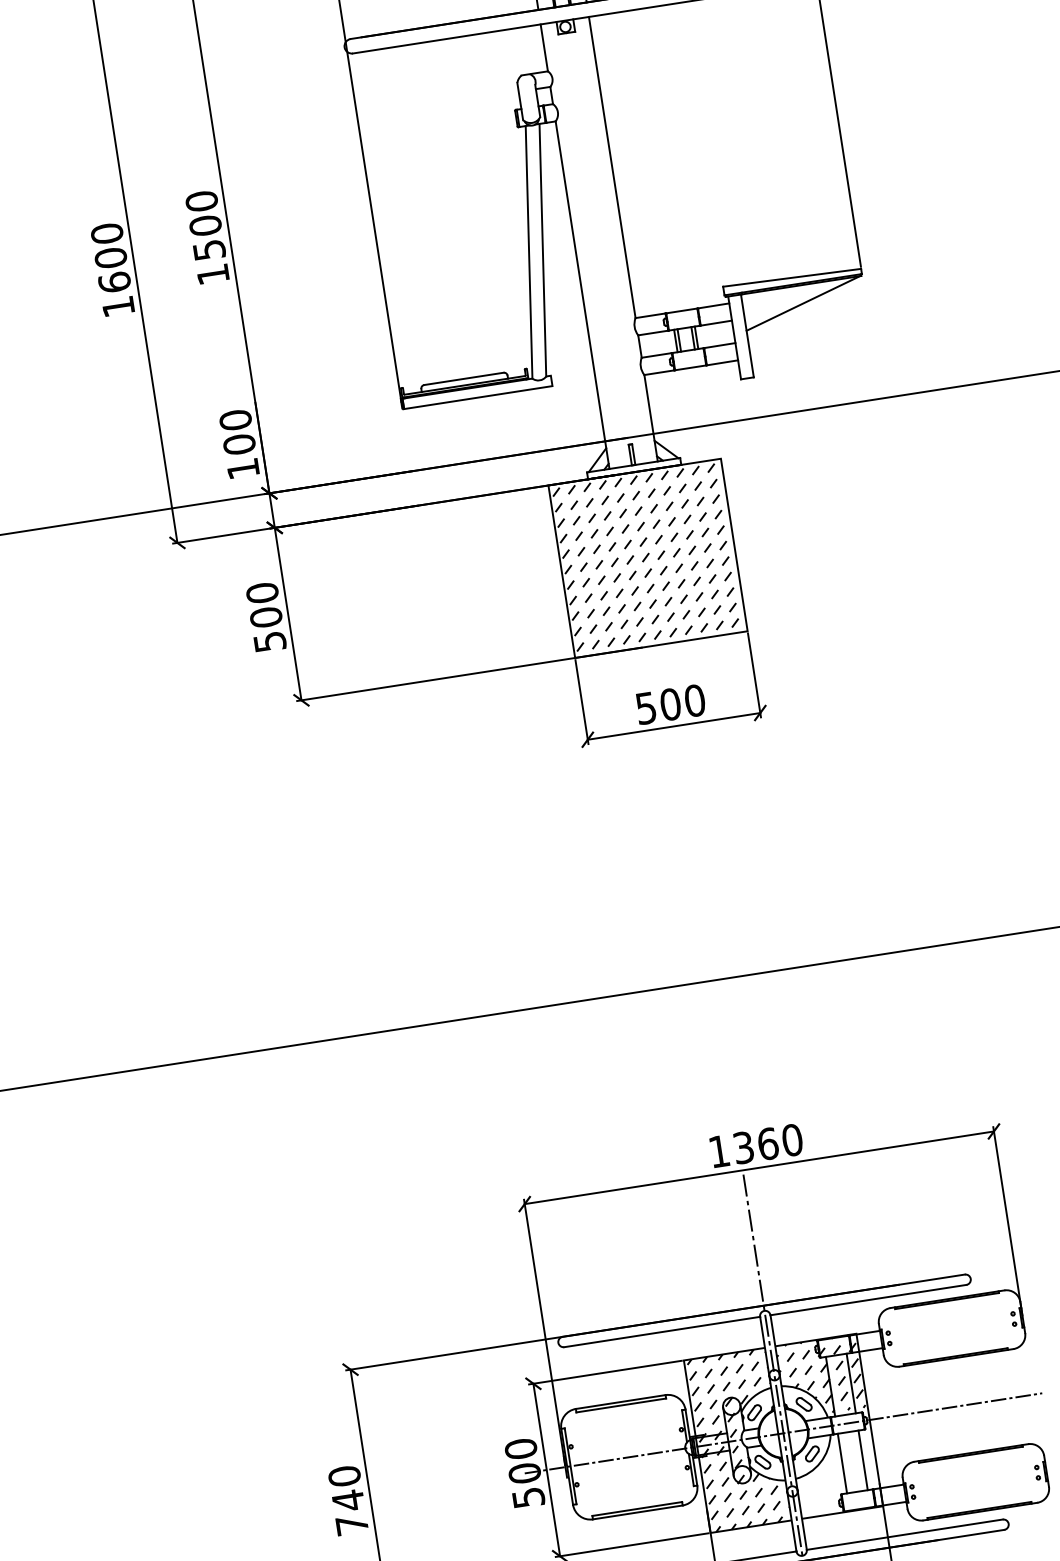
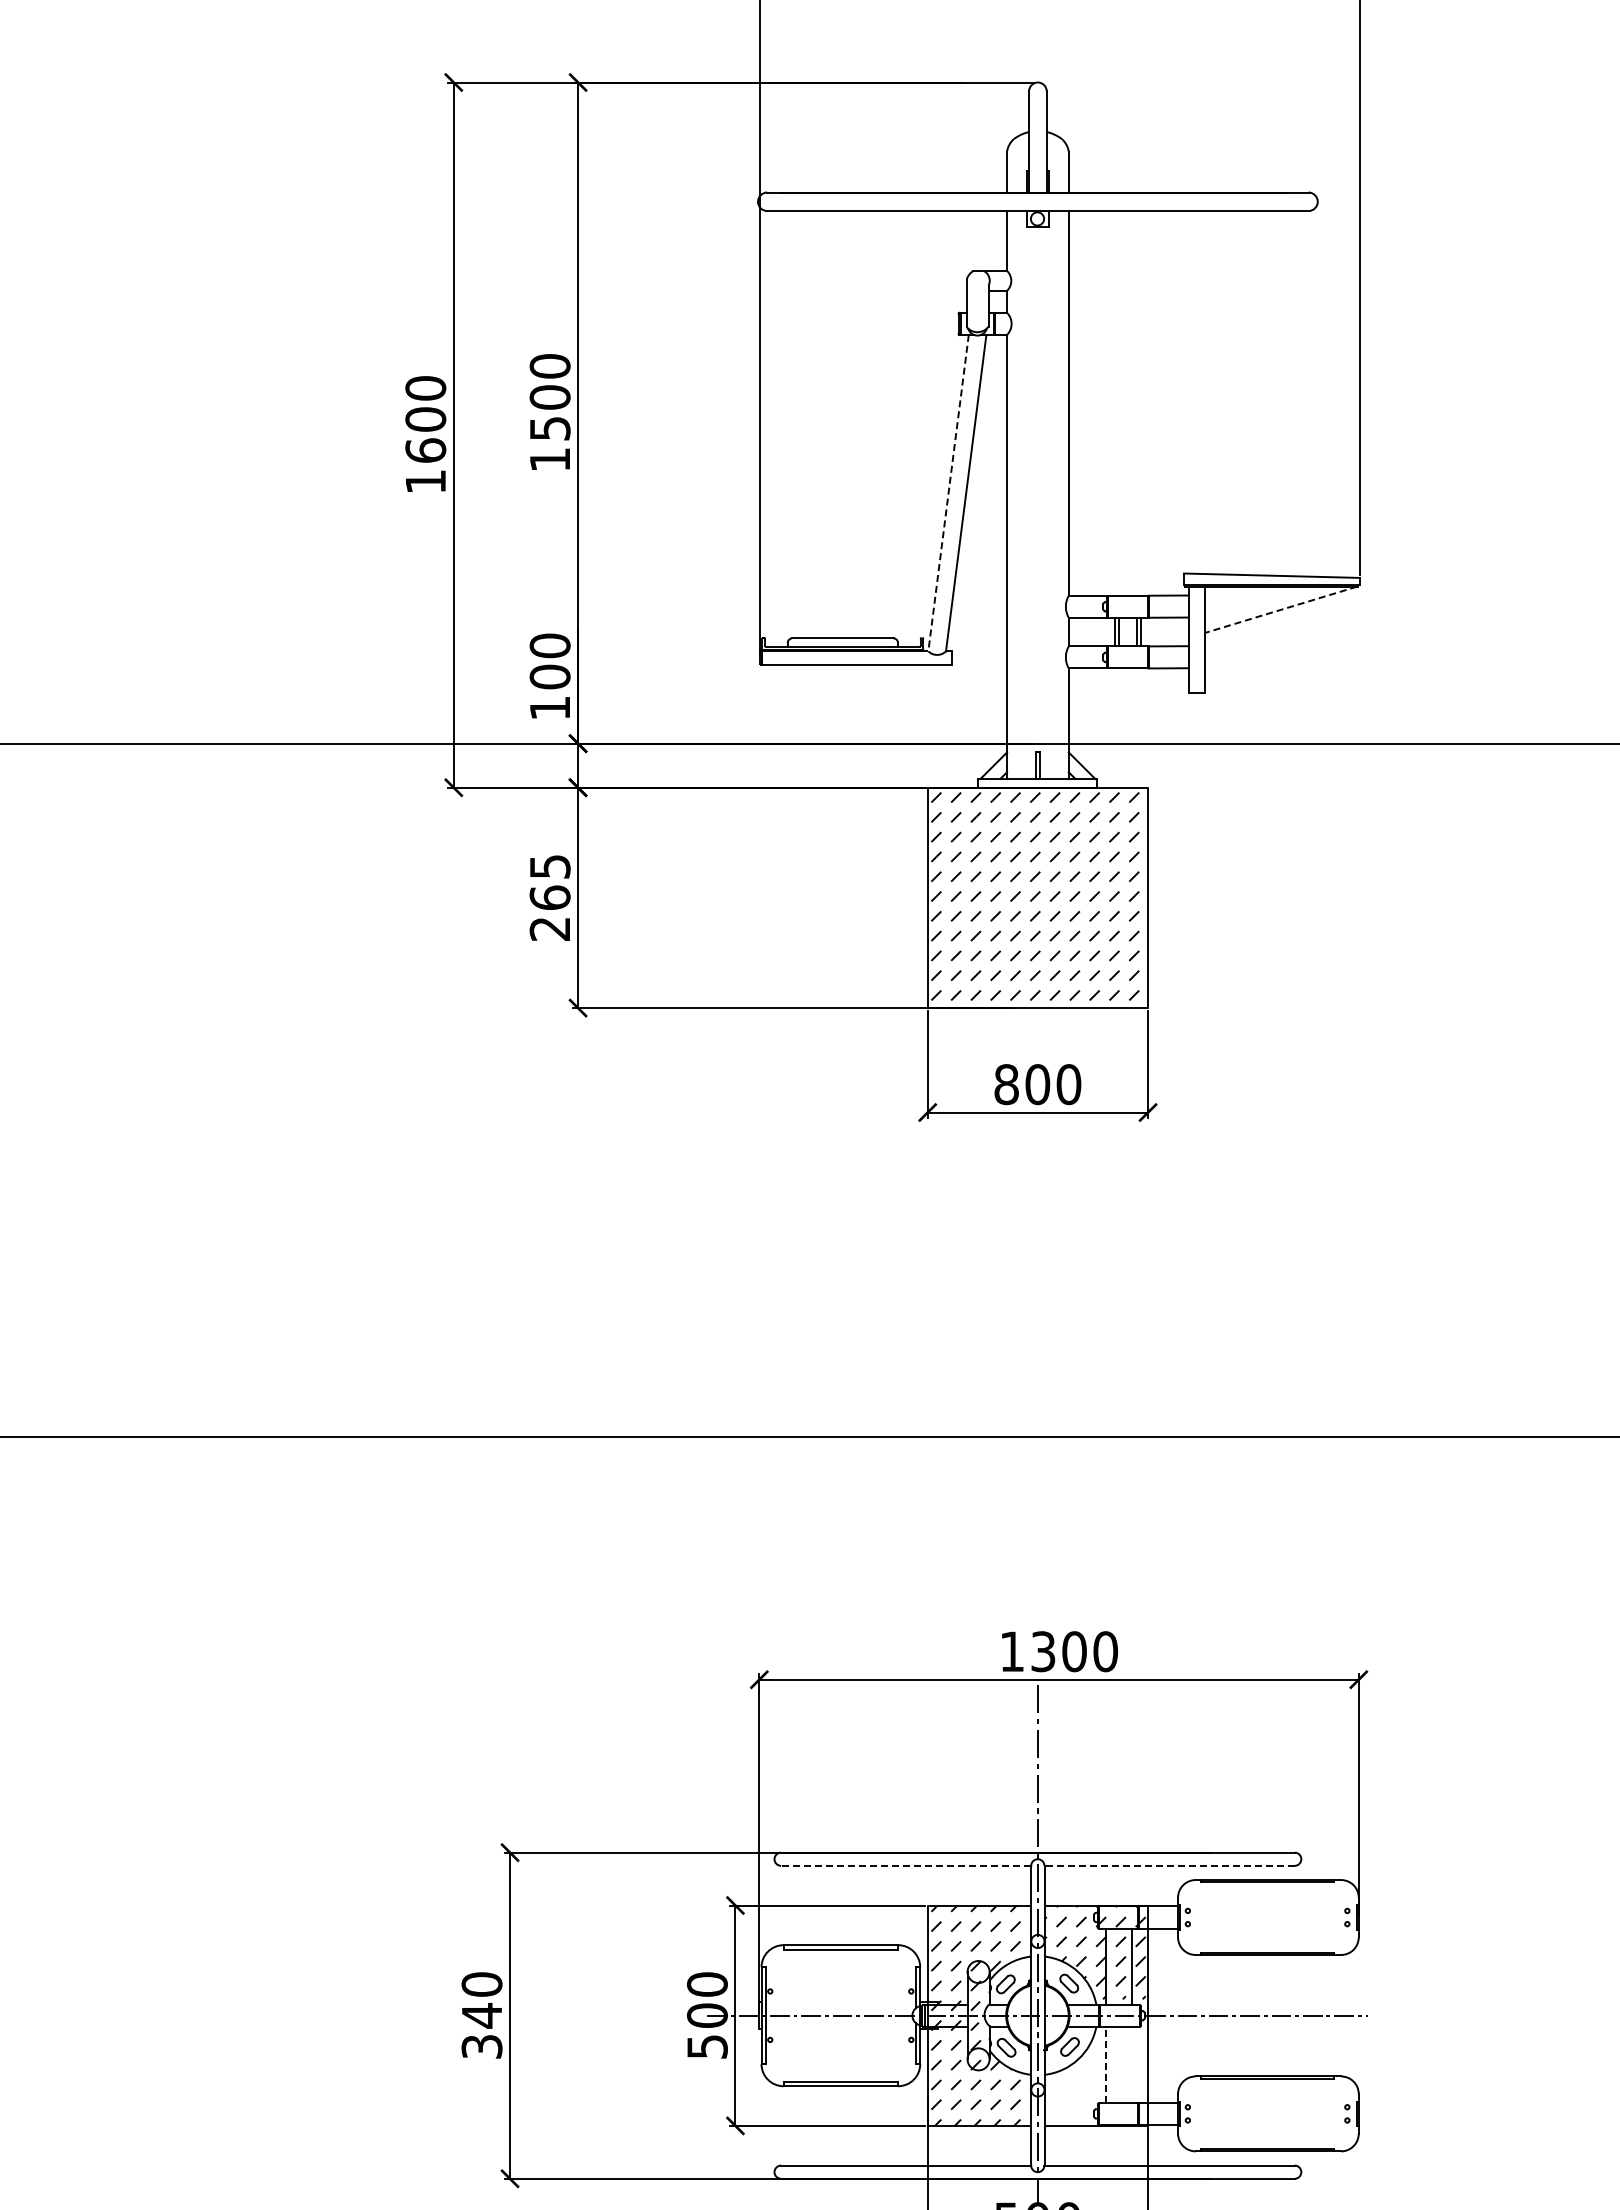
line: (529, 252) -> (948, 493), solid -> dashed
line: (803, 303) -> (1280, 609), solid -> dashed
text: (265, 617) -> (549, 897), 500 -> 265
text: (646, 708) -> (1006, 1084), 500 -> 800
text: (768, 1143) -> (1074, 1651), 1360 -> 1300
line: (868, 1299) -> (1169, 1865), solid -> dashed
line: (661, 1331) -> (905, 1865), solid -> dashed
line: (863, 1460) -> (1132, 2064), removed
line: (842, 1463) -> (1105, 2064), solid -> dashed
text: (351, 1524) -> (481, 2046), 740 -> 340

